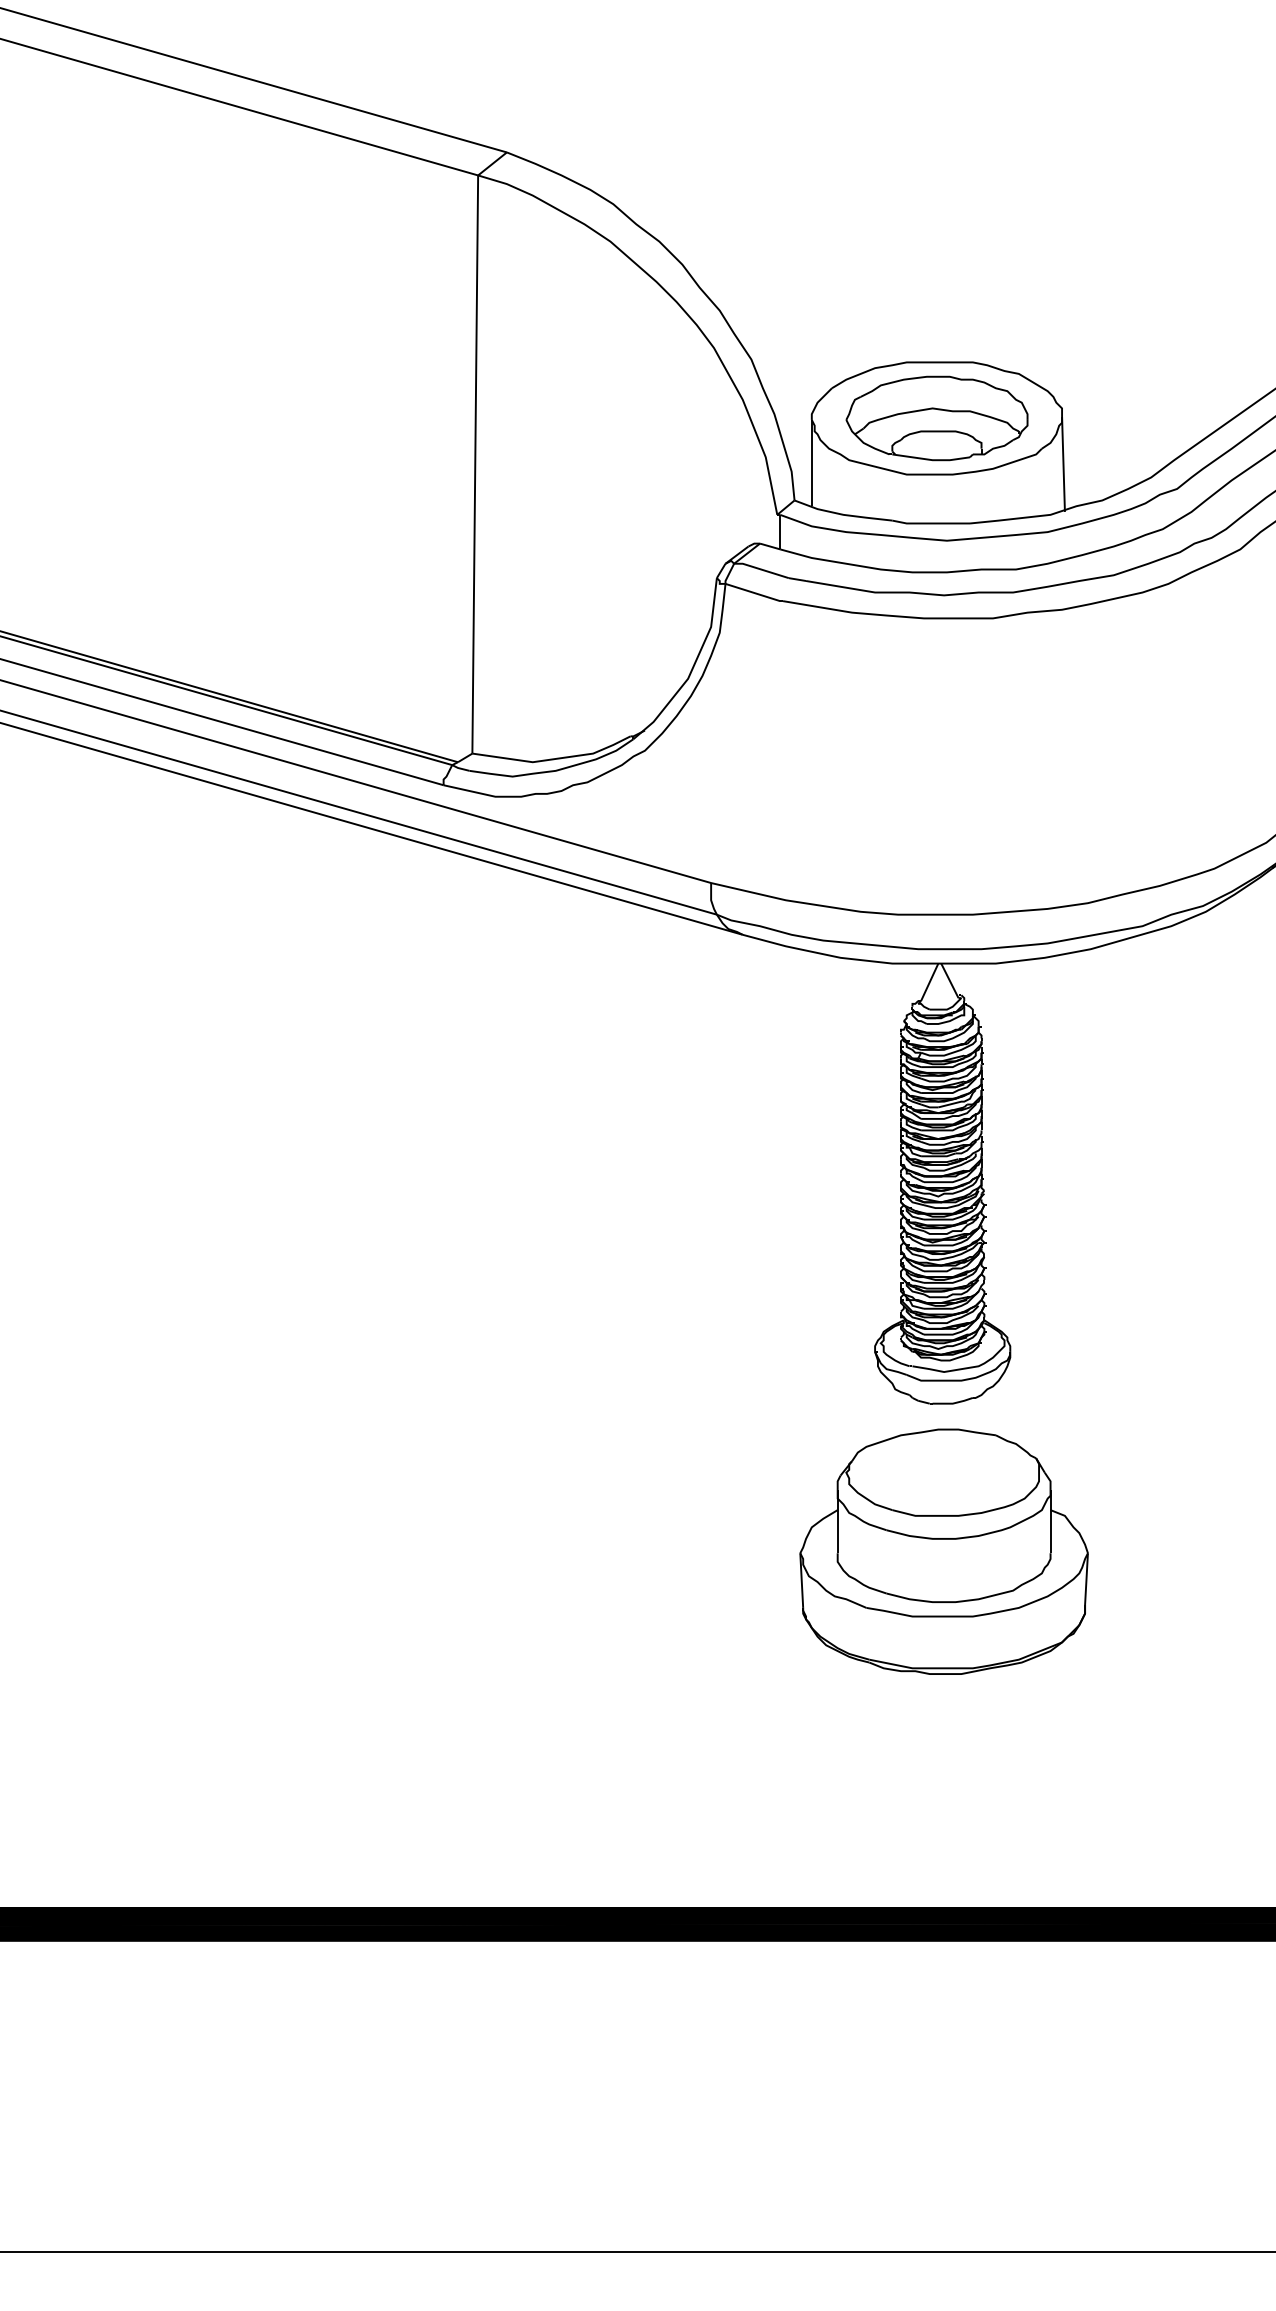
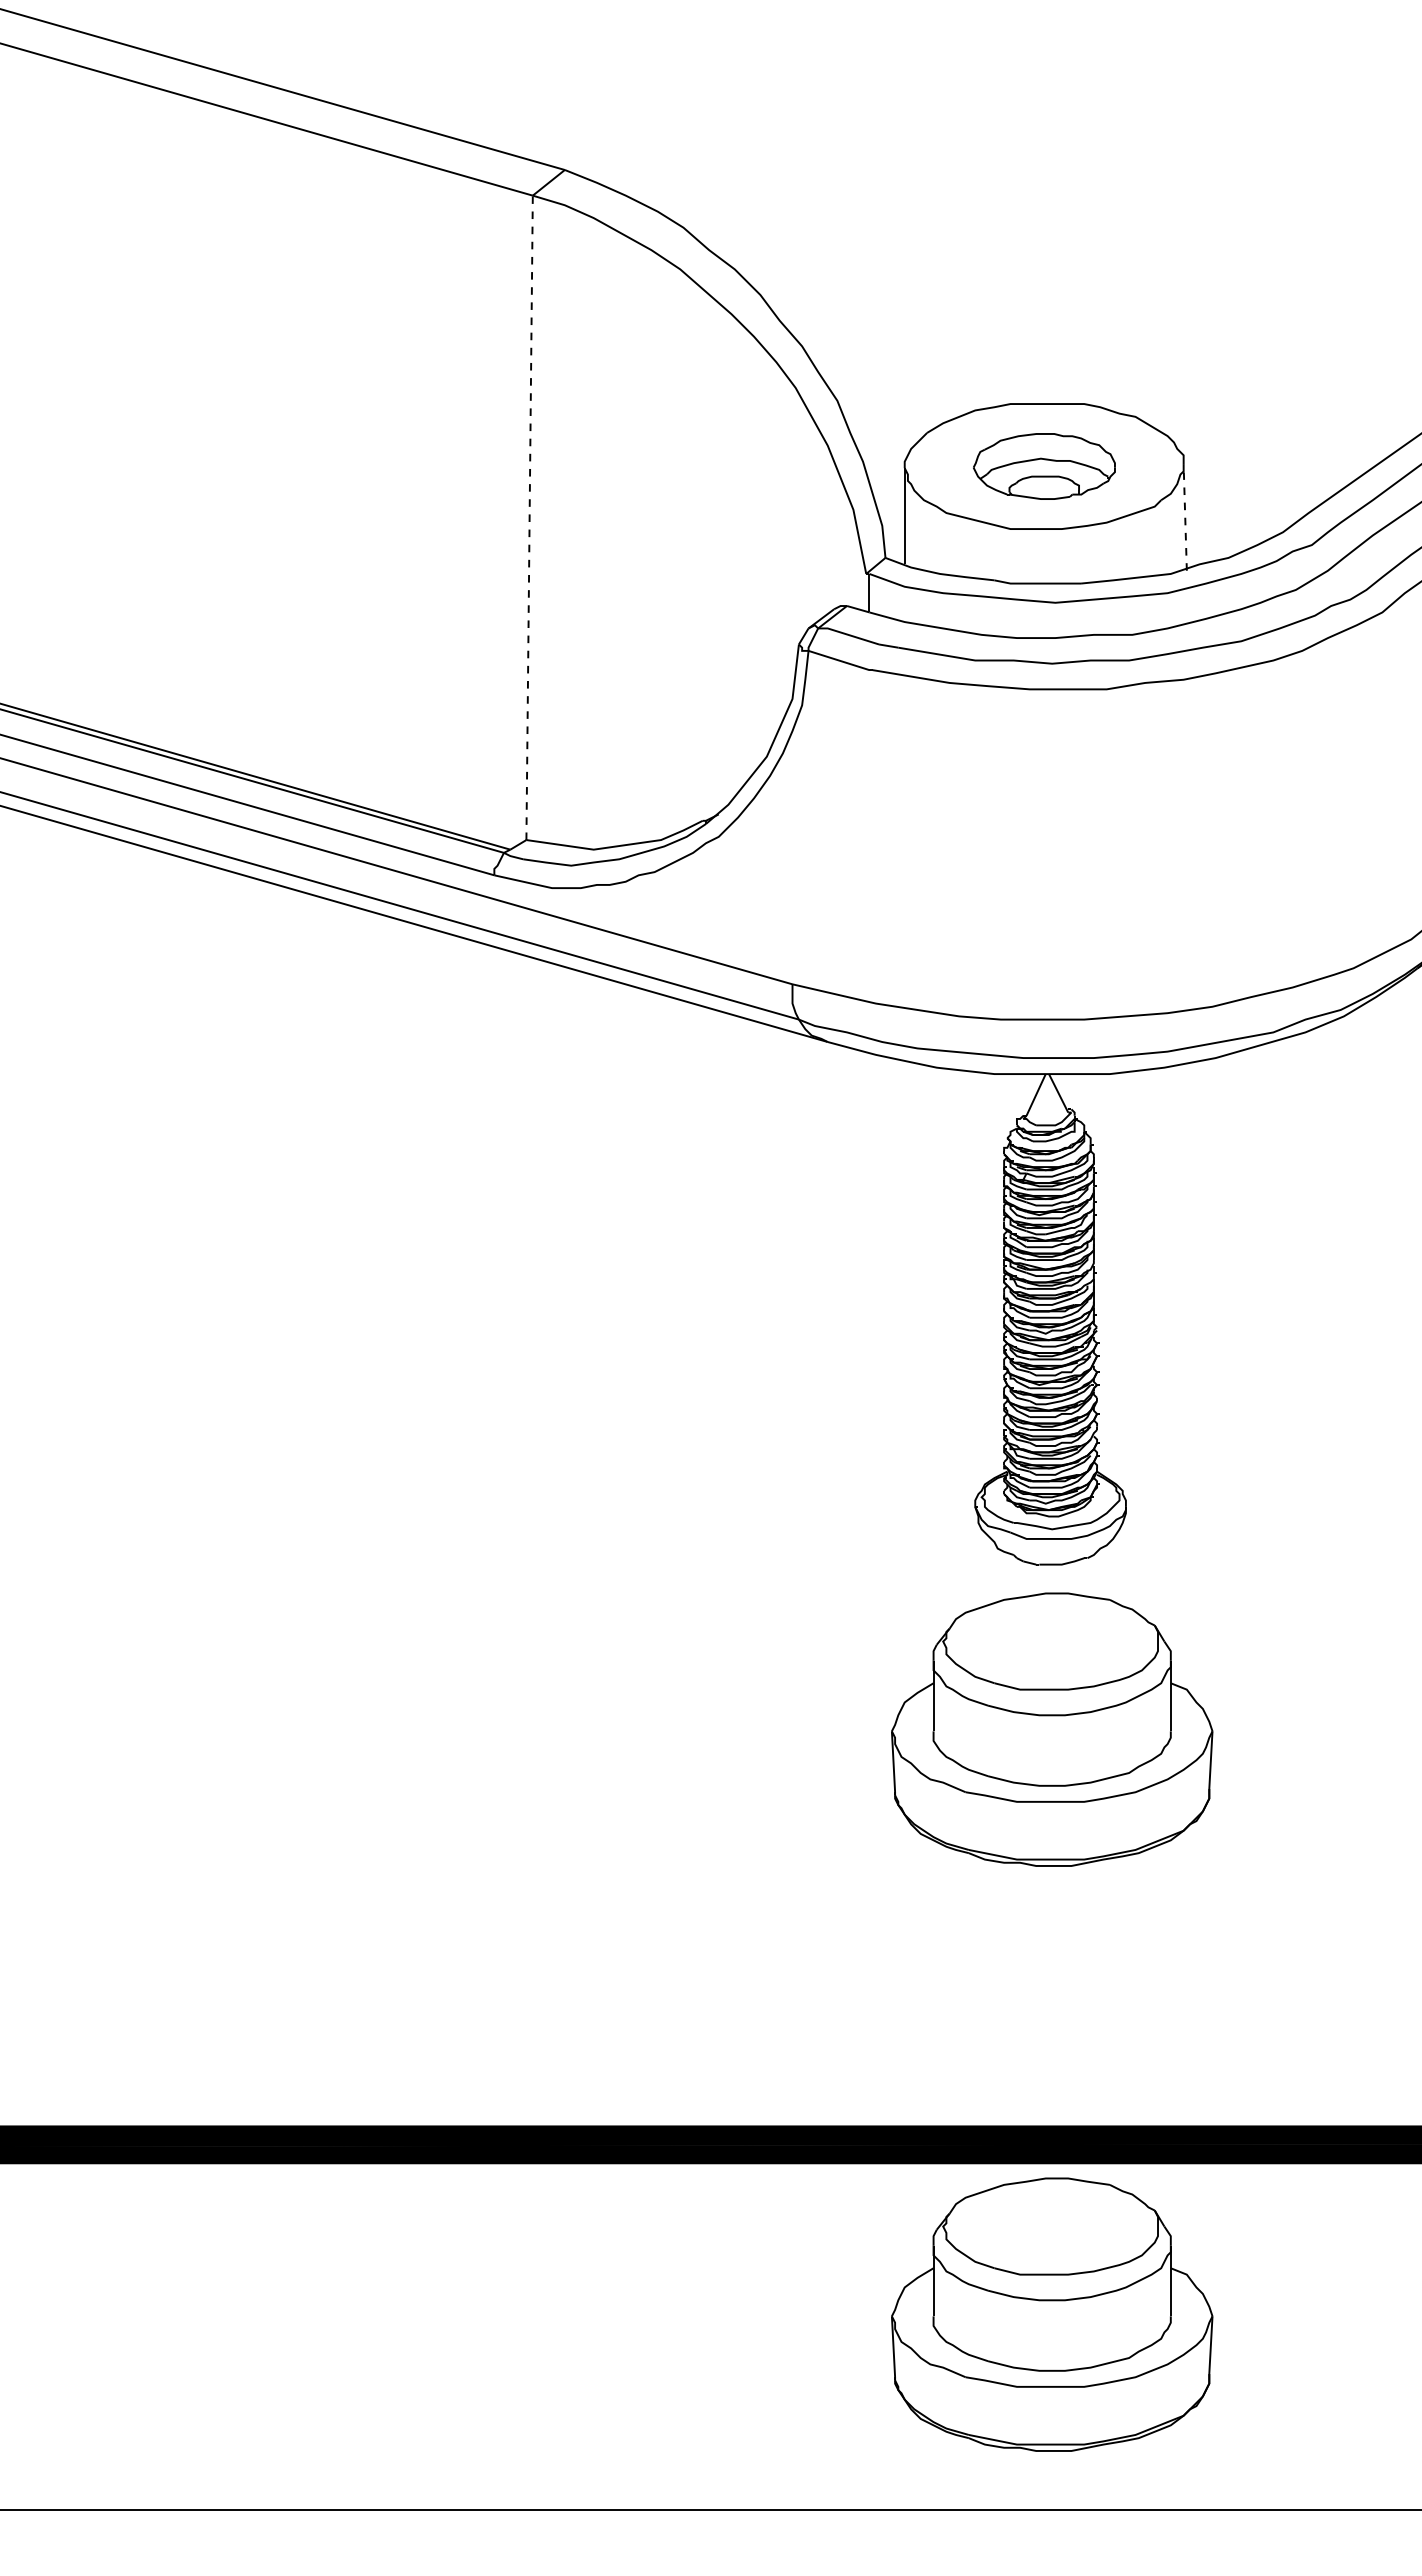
part: (937, 418) -> (1044, 466), size x0.7
line: (475, 464) -> (529, 517), solid -> dashed
line: (1063, 464) -> (1185, 517), solid -> dashed
part: (944, 2076) -> (1052, 2314), added

